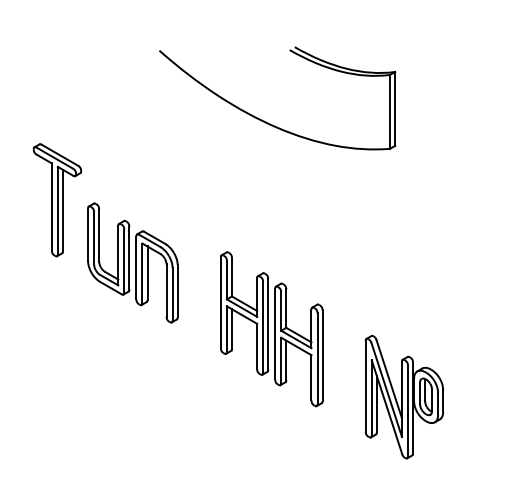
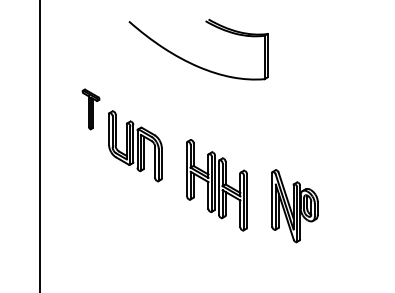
part: (265, 120) -> (191, 62), moved
part: (56, 200) -> (90, 109), size x0.6
part: (403, 397) -> (294, 206), moved

